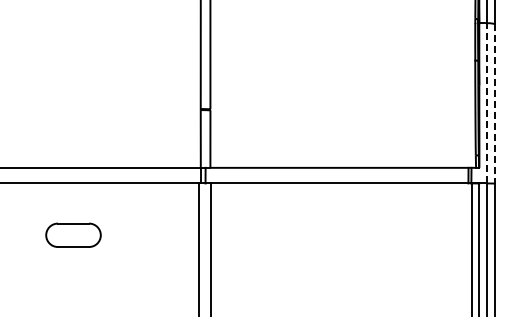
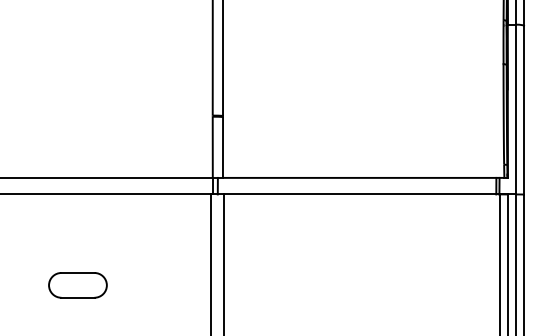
line: (487, 102) -> (516, 108), dashed -> solid
line: (494, 104) -> (523, 110), dashed -> solid
part: (73, 234) -> (77, 284), moved

